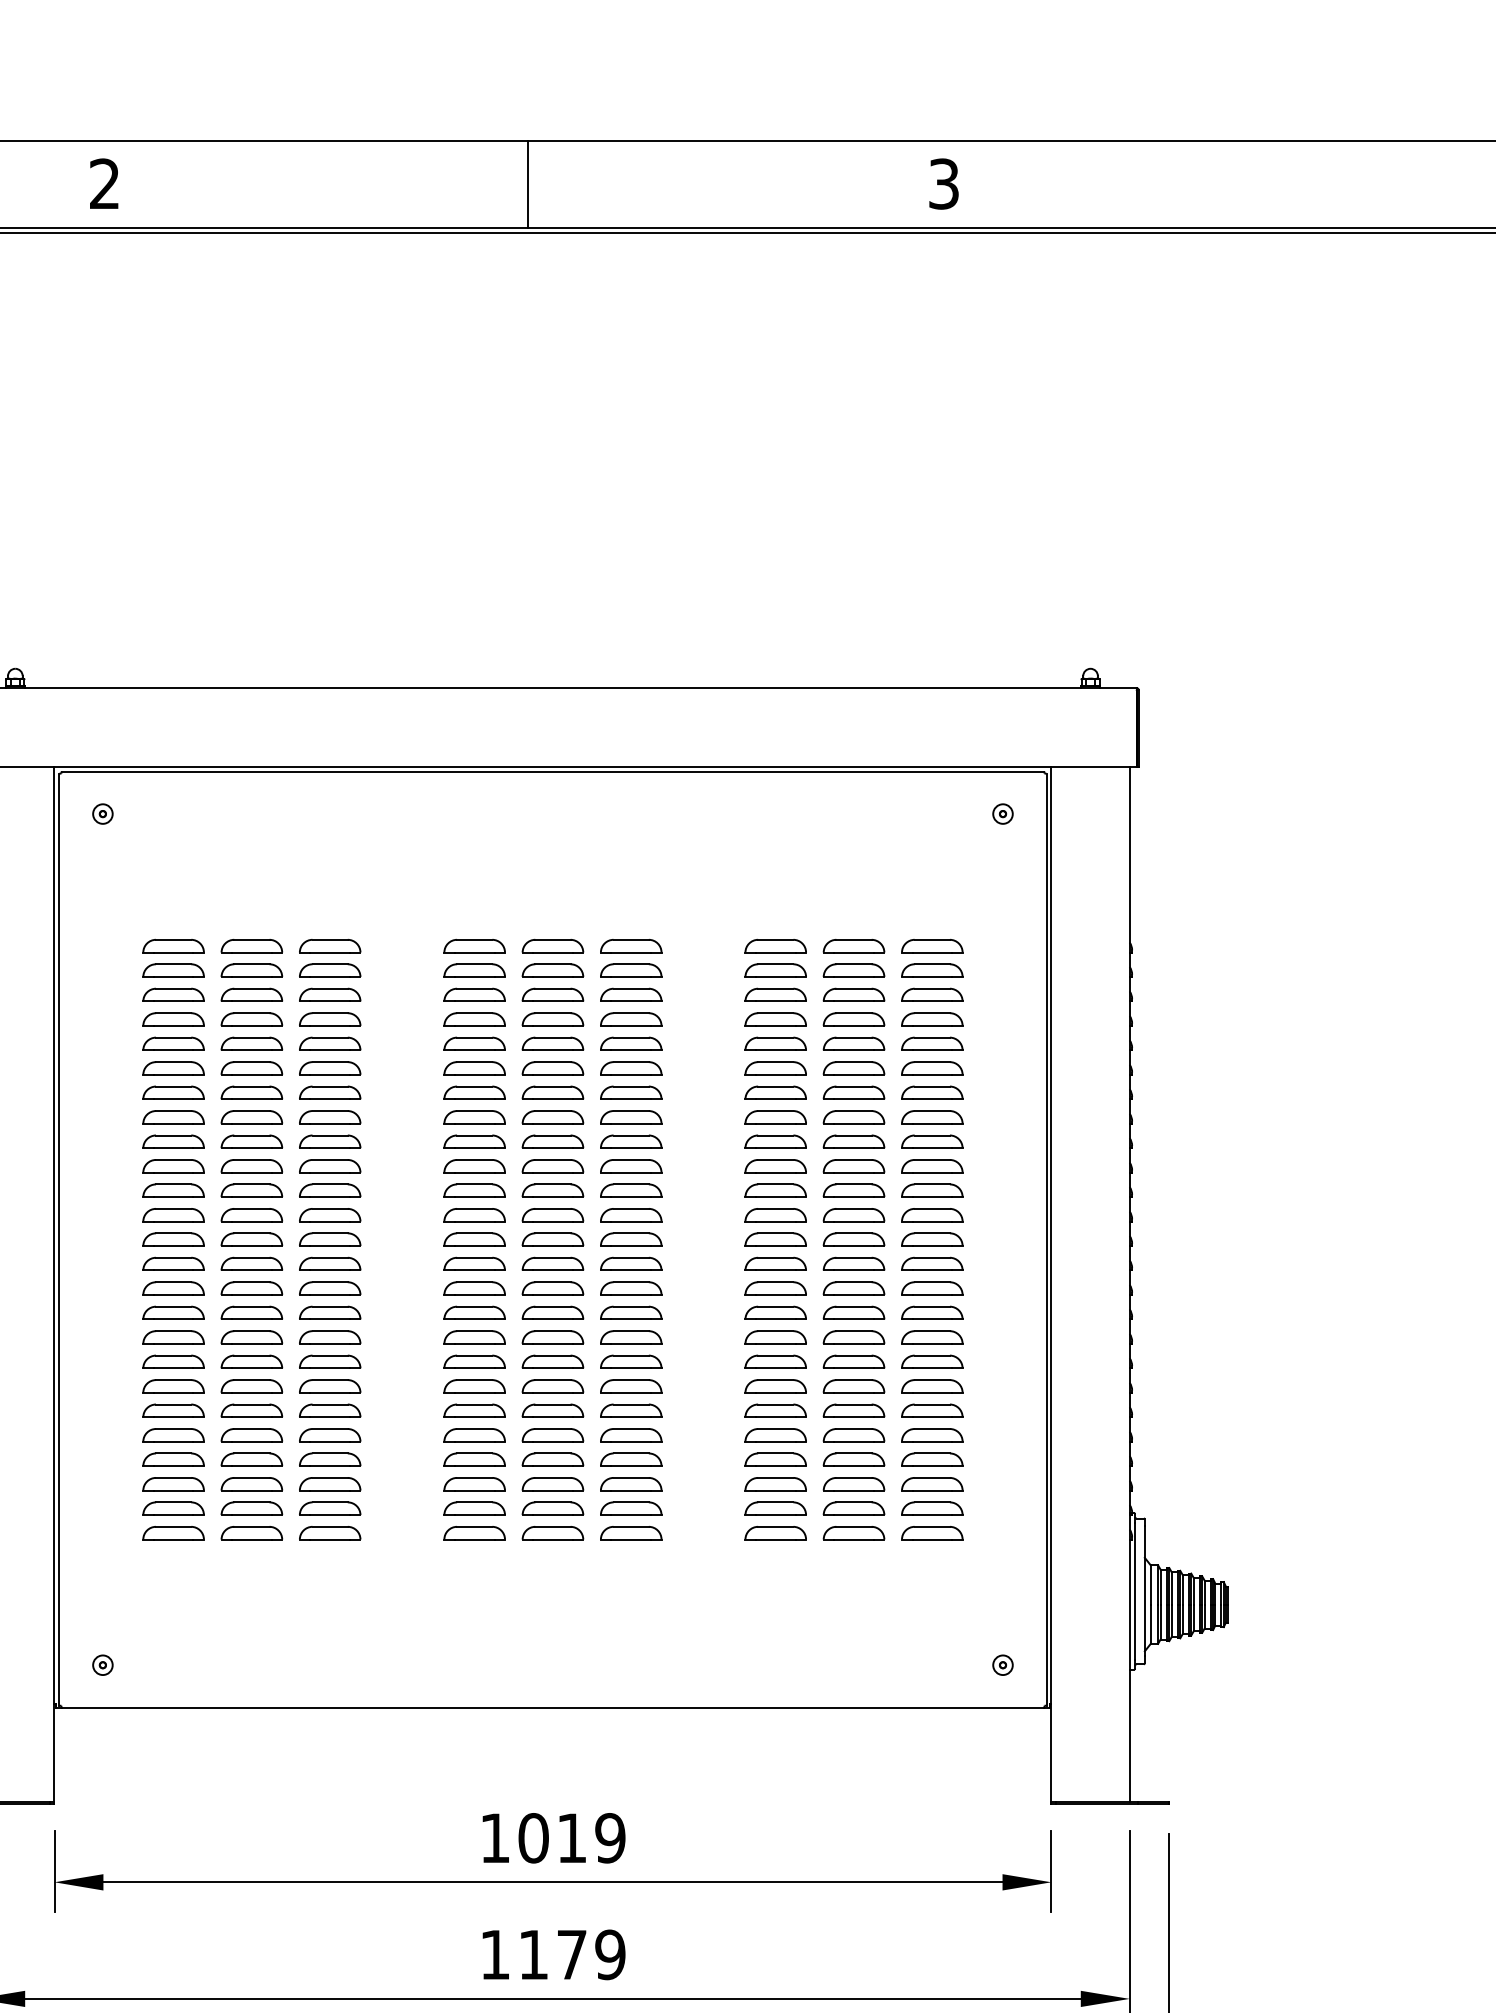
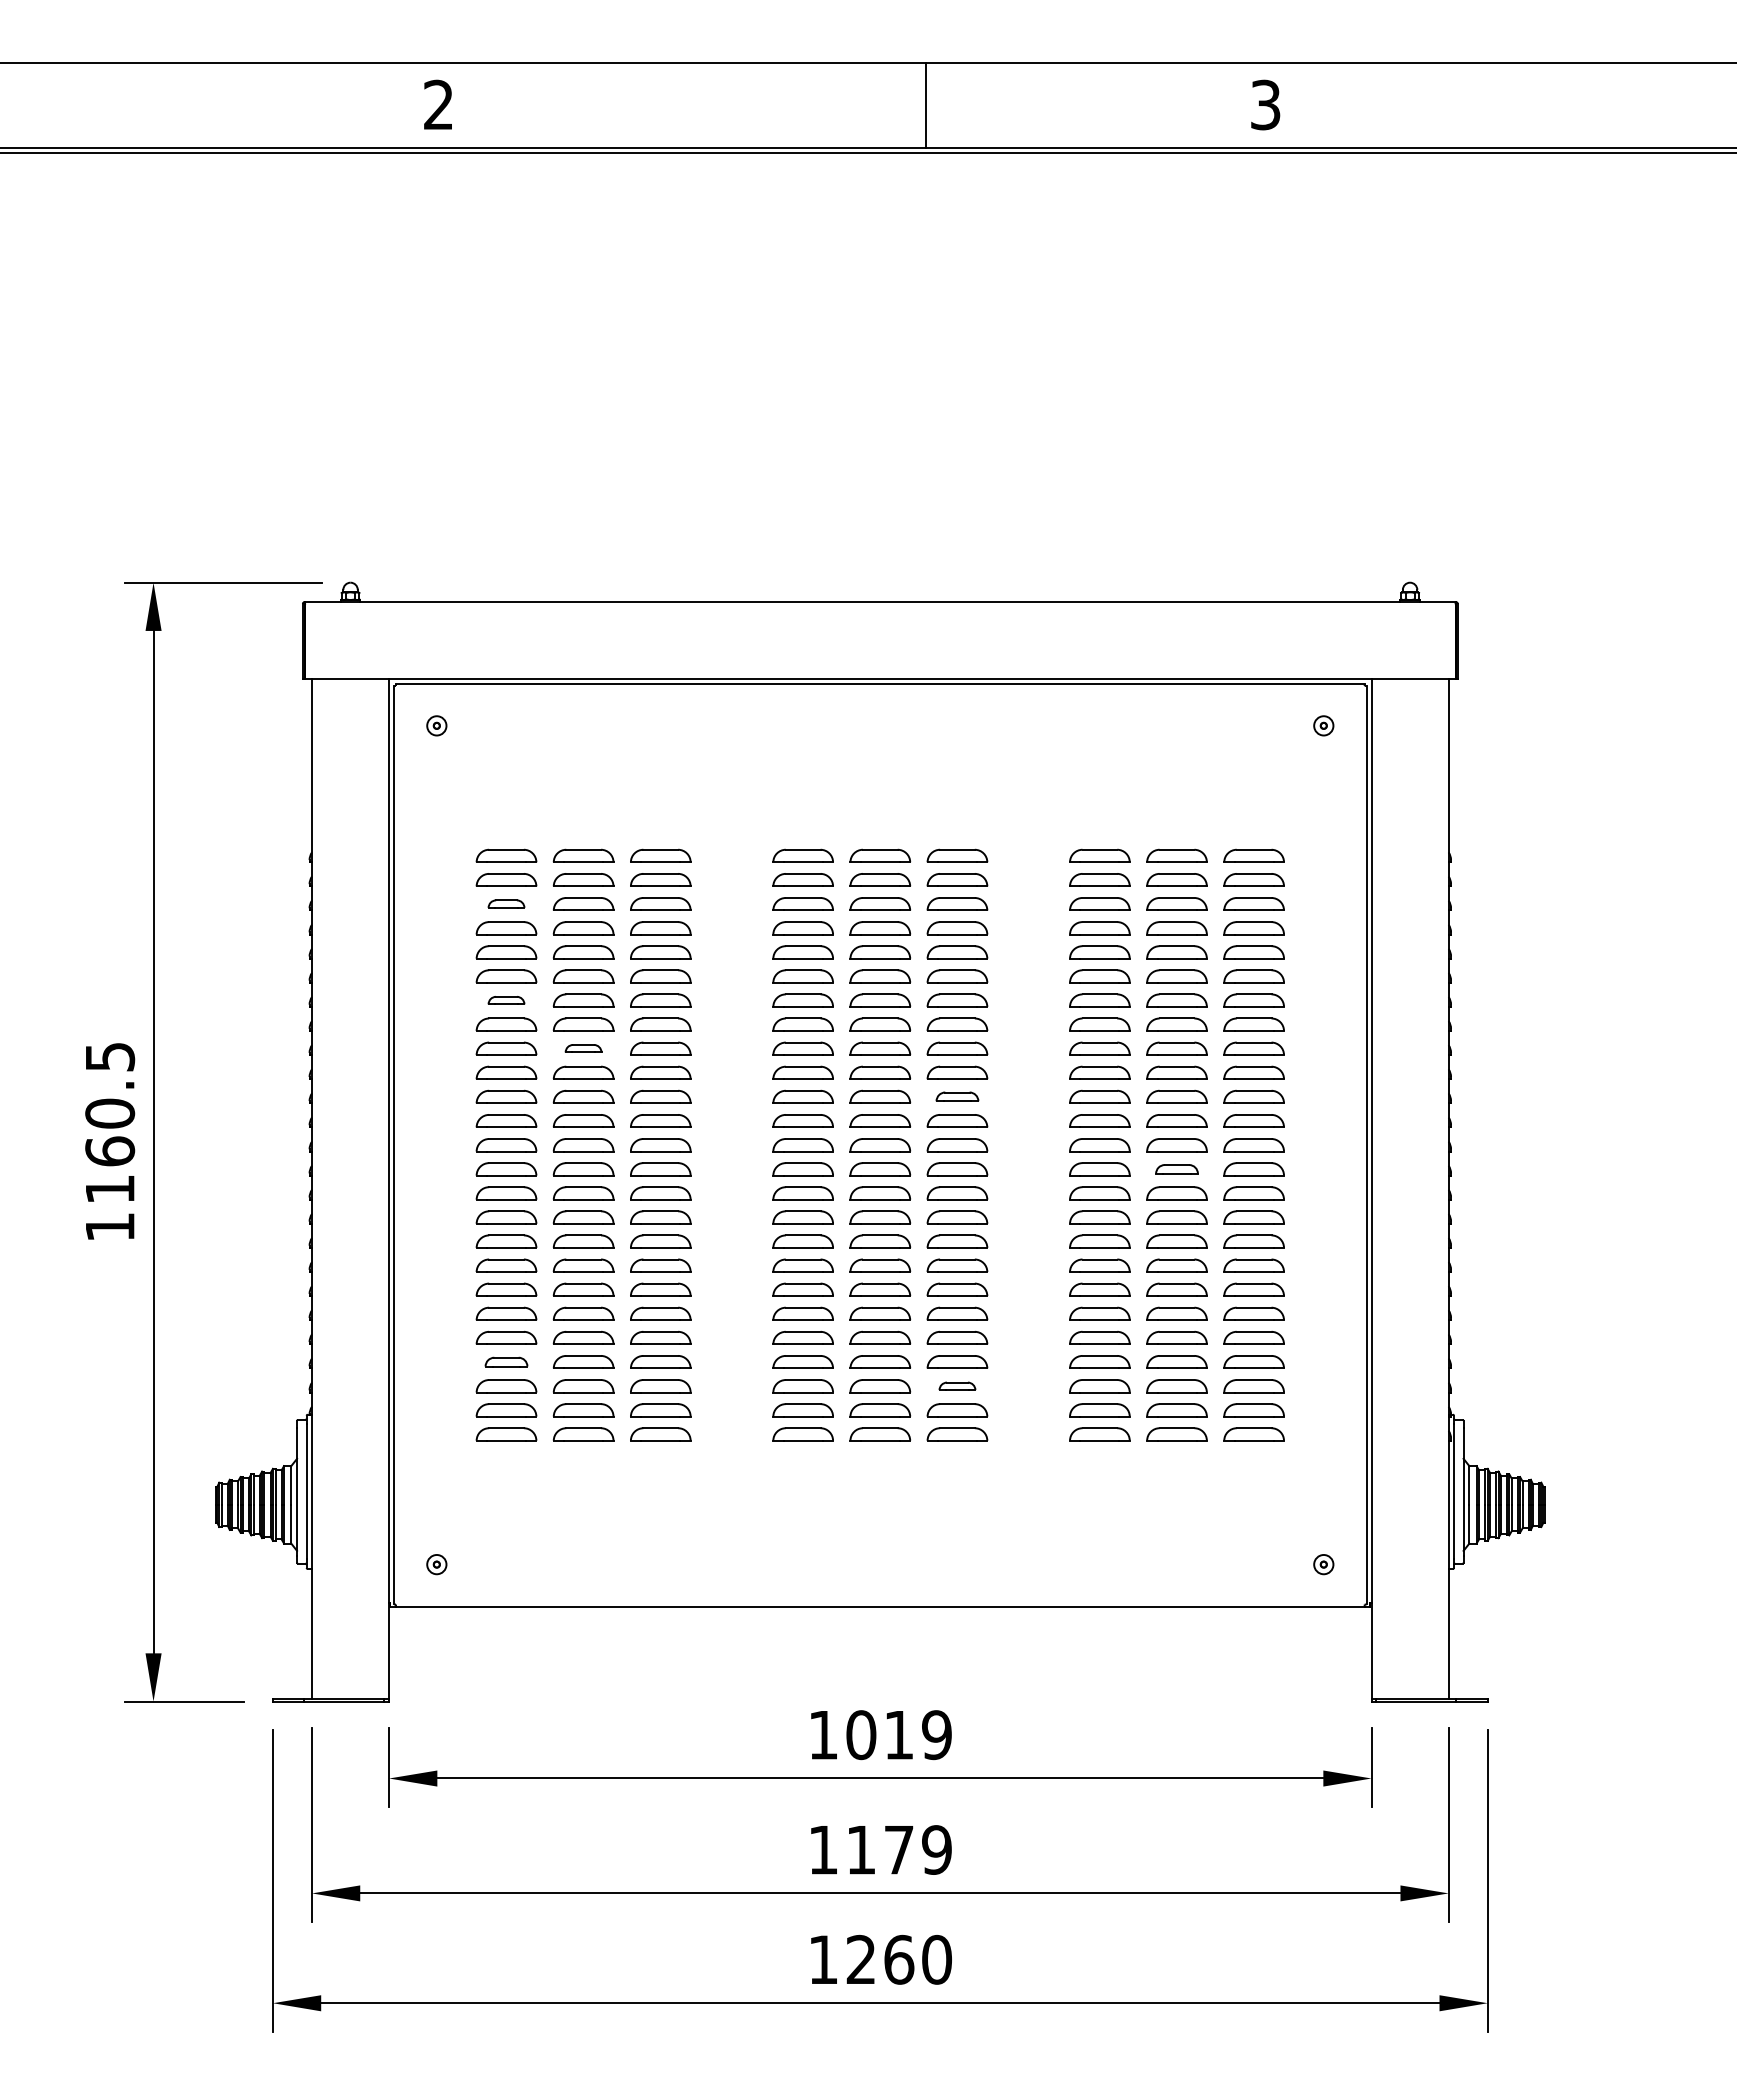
line: (528, 184) -> (926, 105), moved
part: (173, 994) -> (506, 903), size x0.6
part: (173, 1092) -> (506, 1000), size x0.6
part: (251, 1141) -> (583, 1048), size x0.6
part: (631, 1190) -> (957, 1096), size x0.7
part: (853, 1264) -> (1176, 1169), size x0.7
part: (173, 1459) -> (506, 1361), size x0.7
part: (631, 1484) -> (957, 1386), size x0.6

